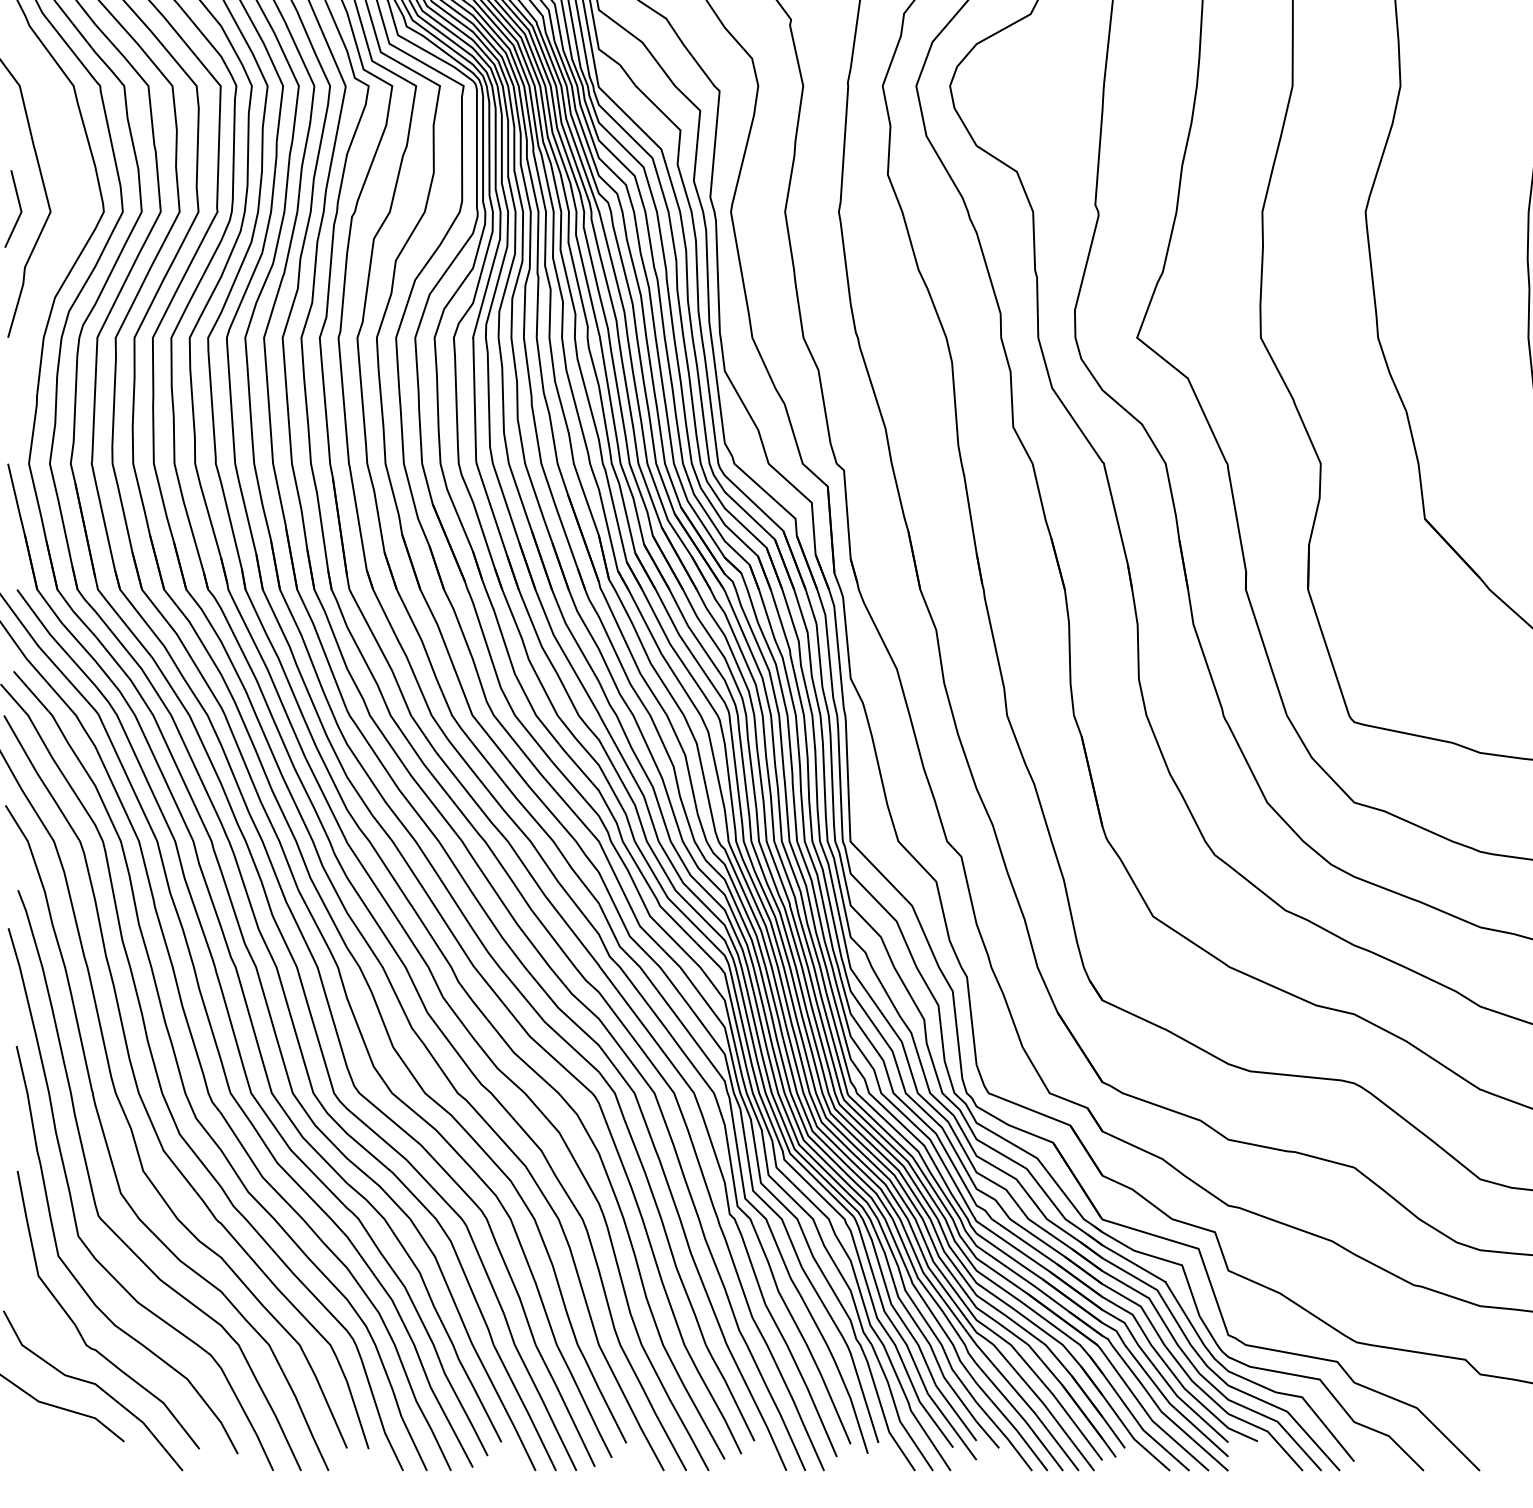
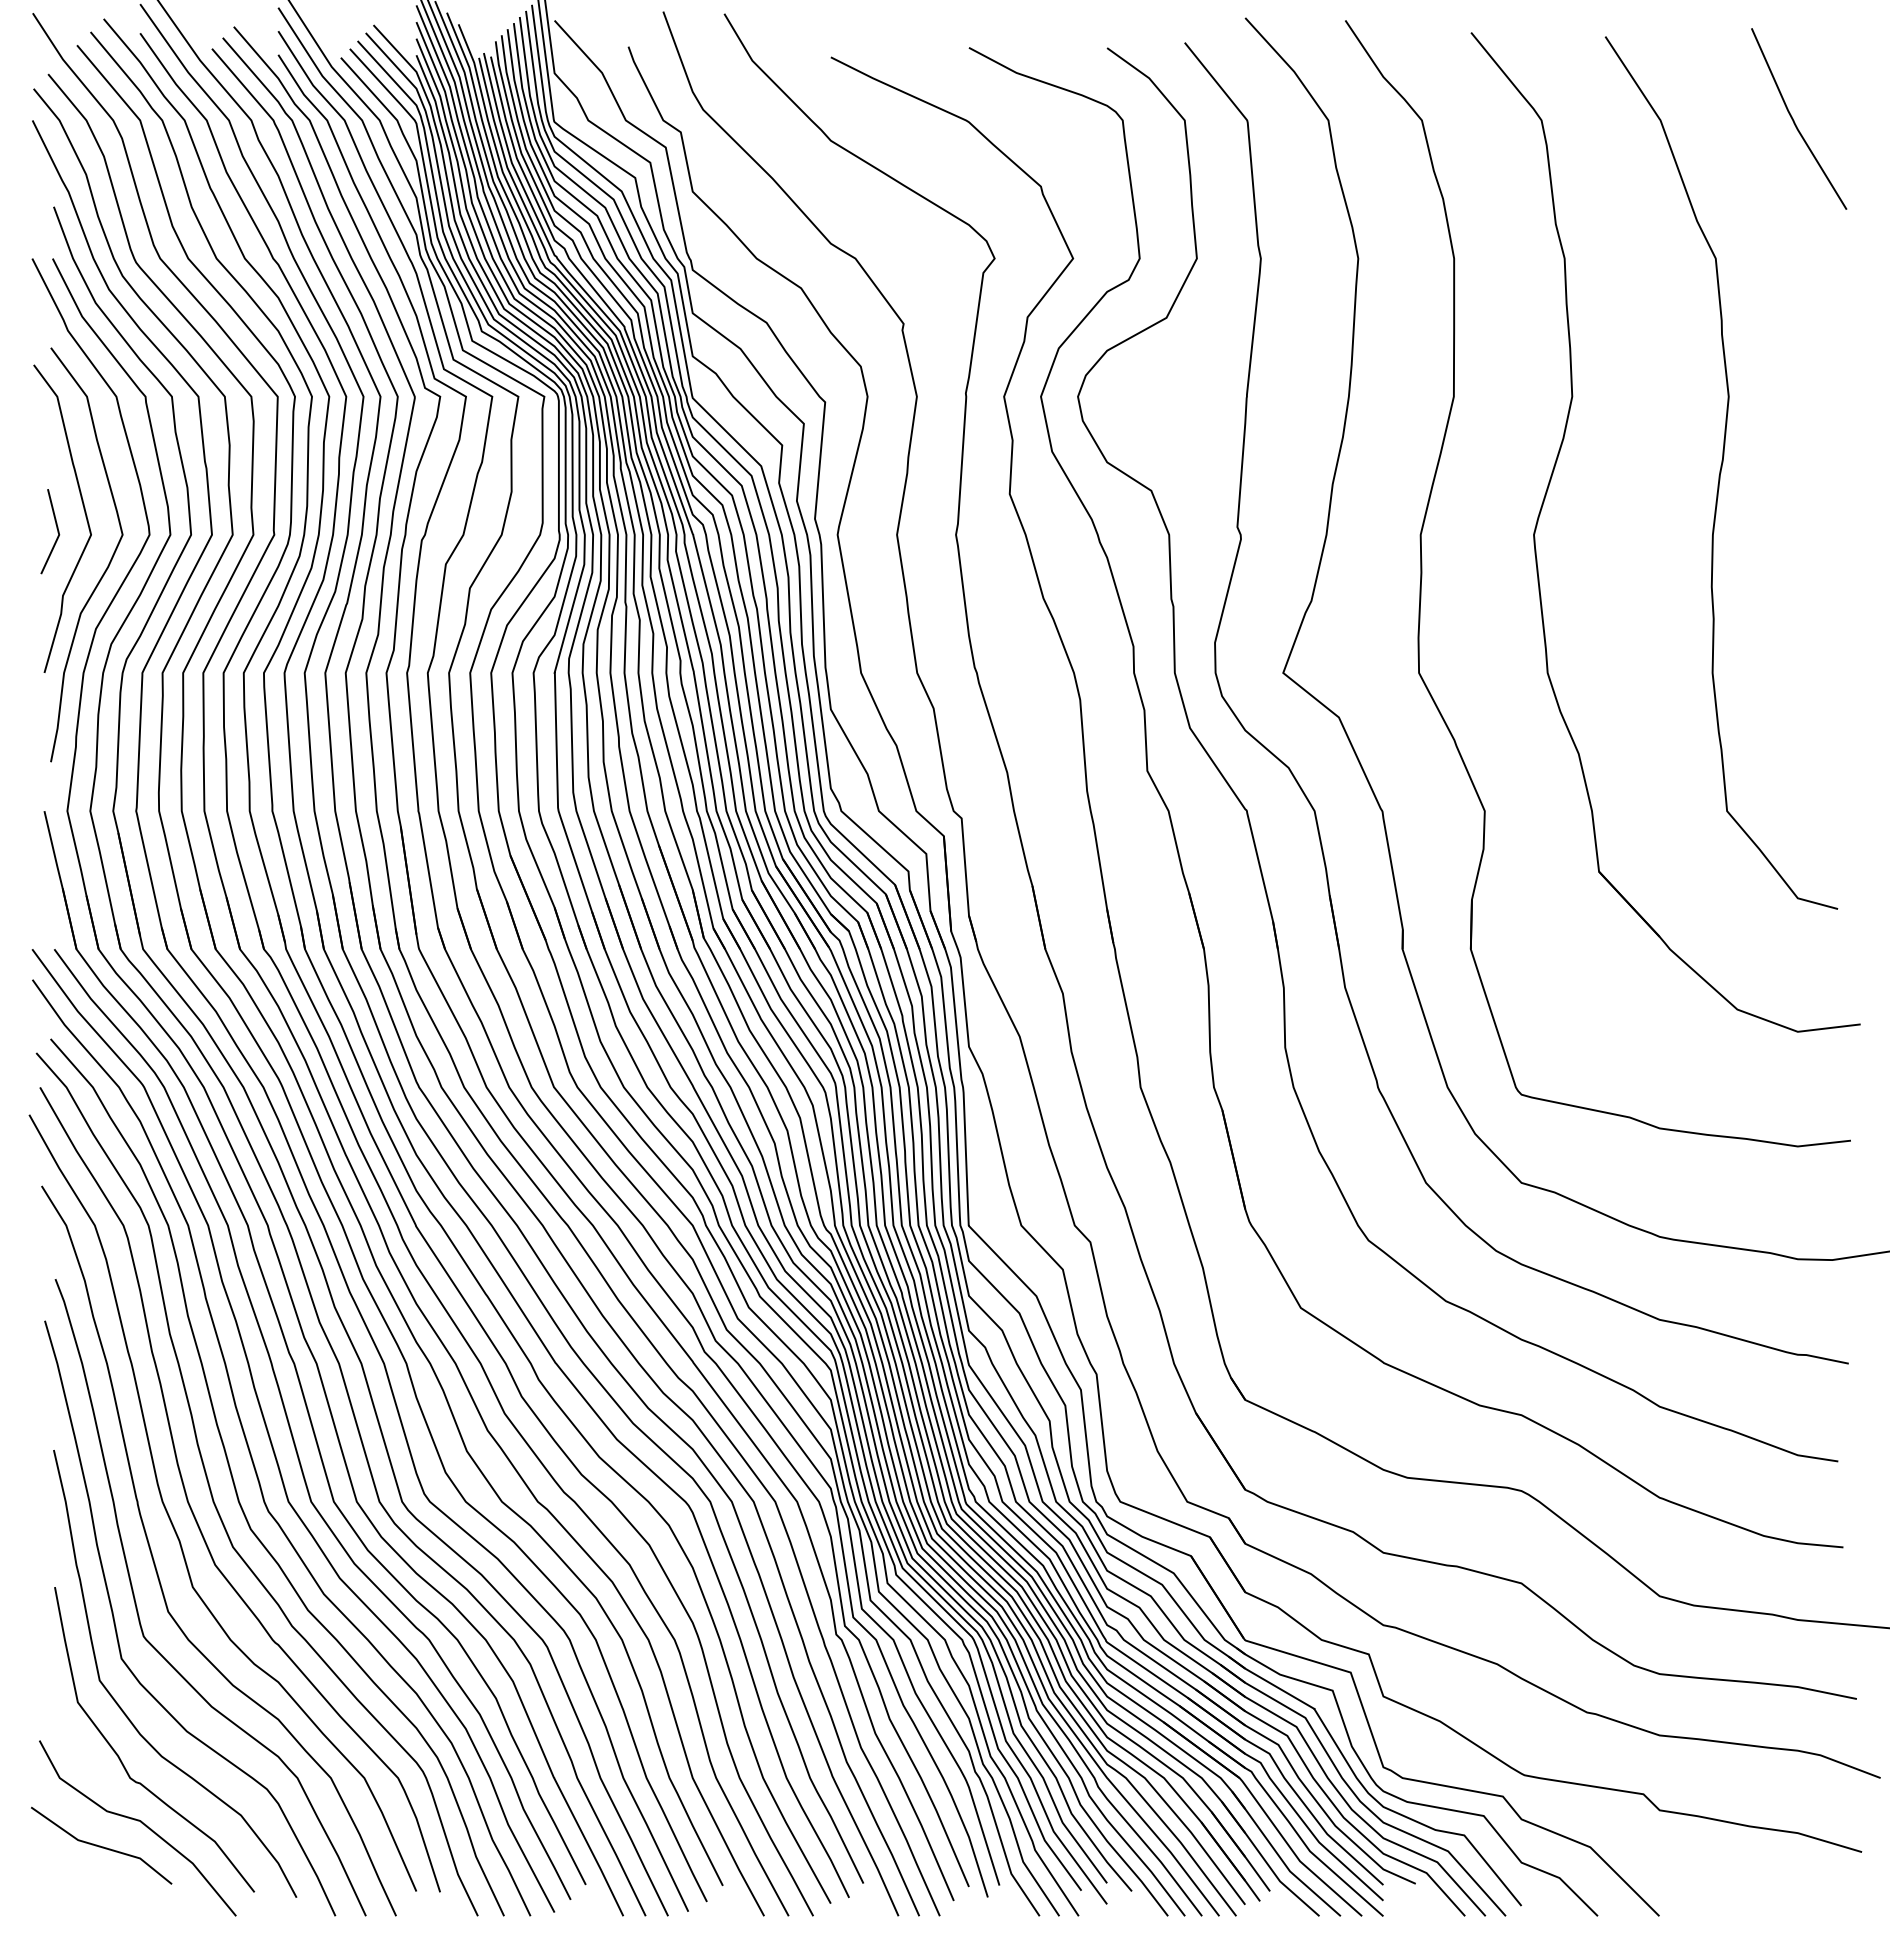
curve: (65, 239) -> (107, 565), added

